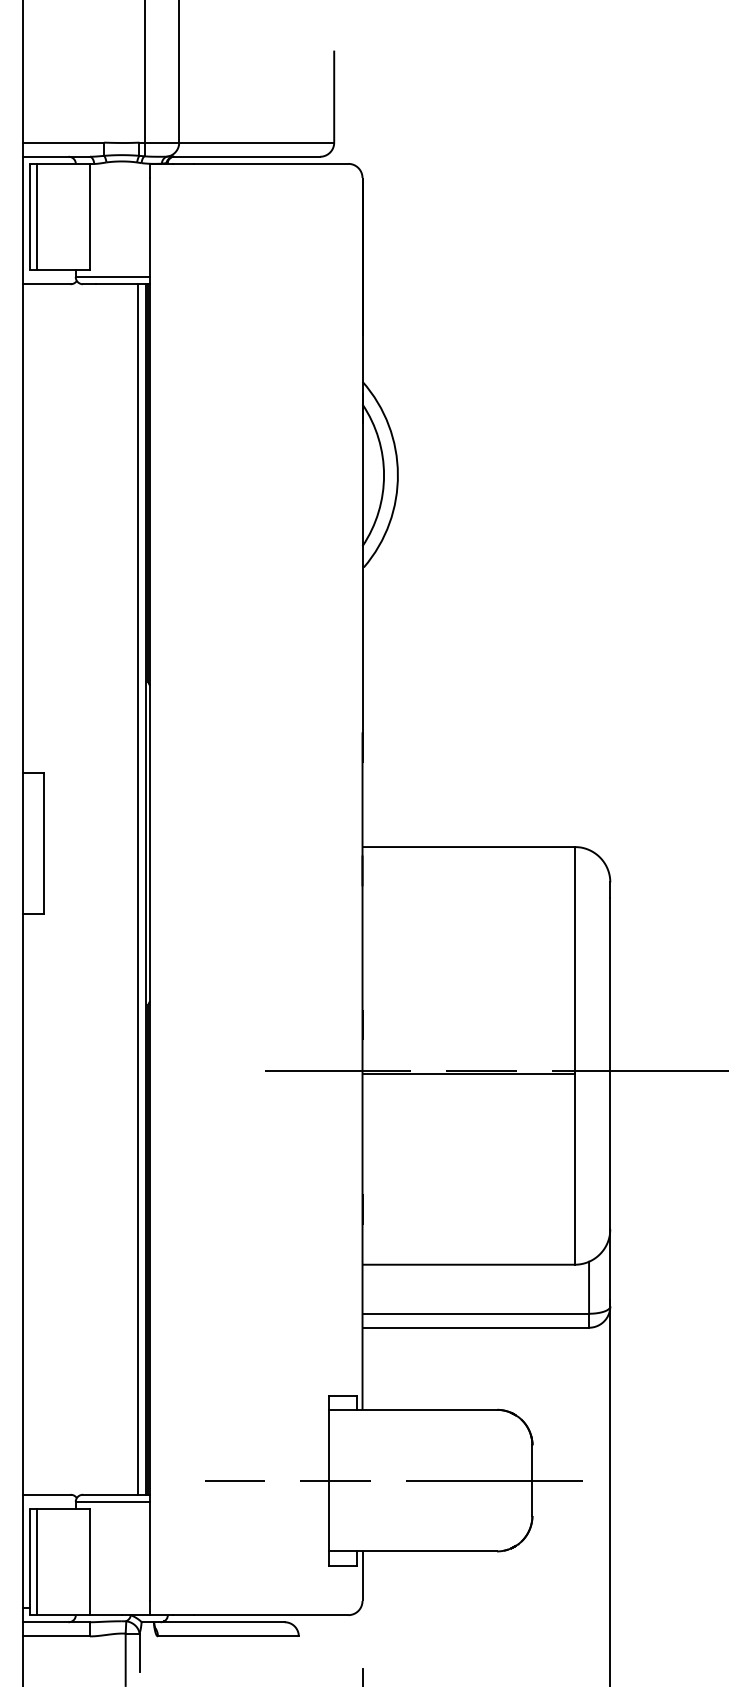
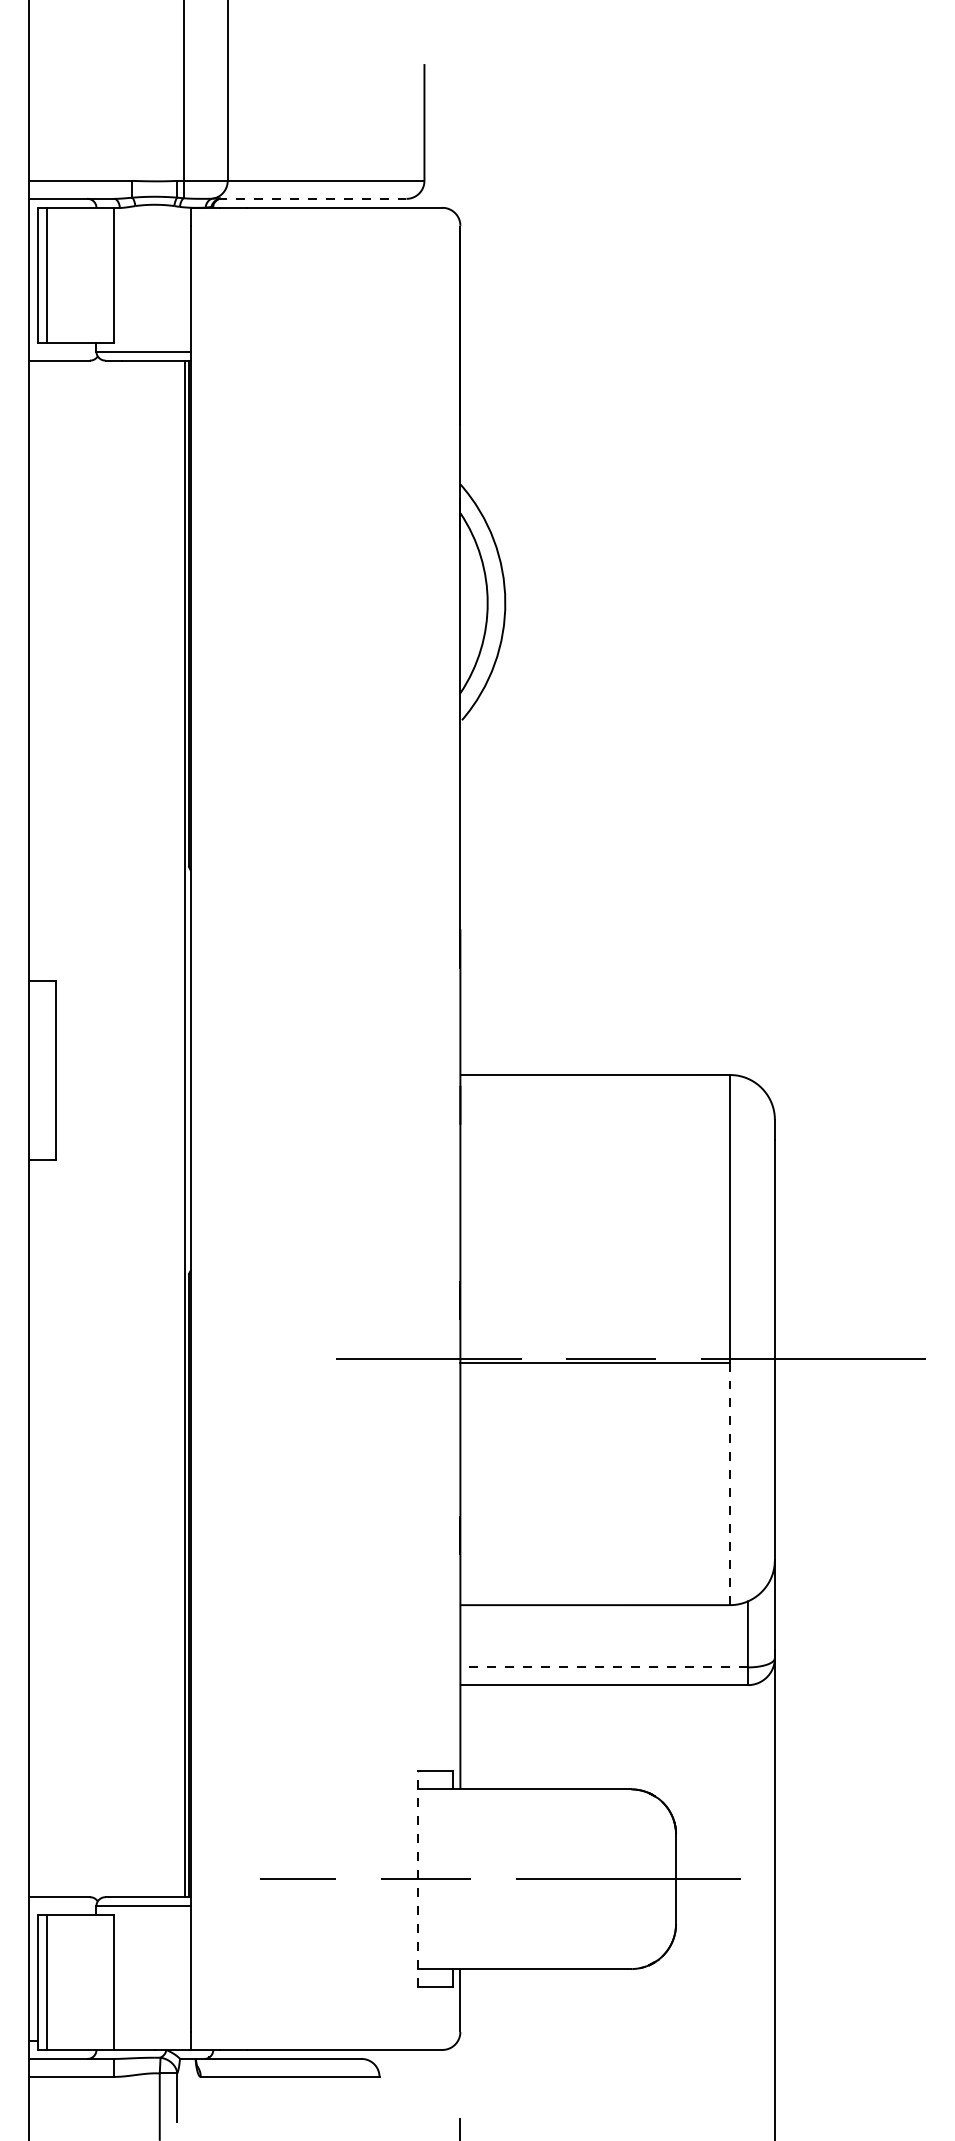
line: (246, 156) -> (313, 198), solid -> dashed
line: (137, 889) -> (174, 1128), removed
line: (574, 1168) -> (729, 1483), solid -> dashed
line: (475, 1313) -> (603, 1667), solid -> dashed
line: (329, 1480) -> (418, 1879), solid -> dashed

